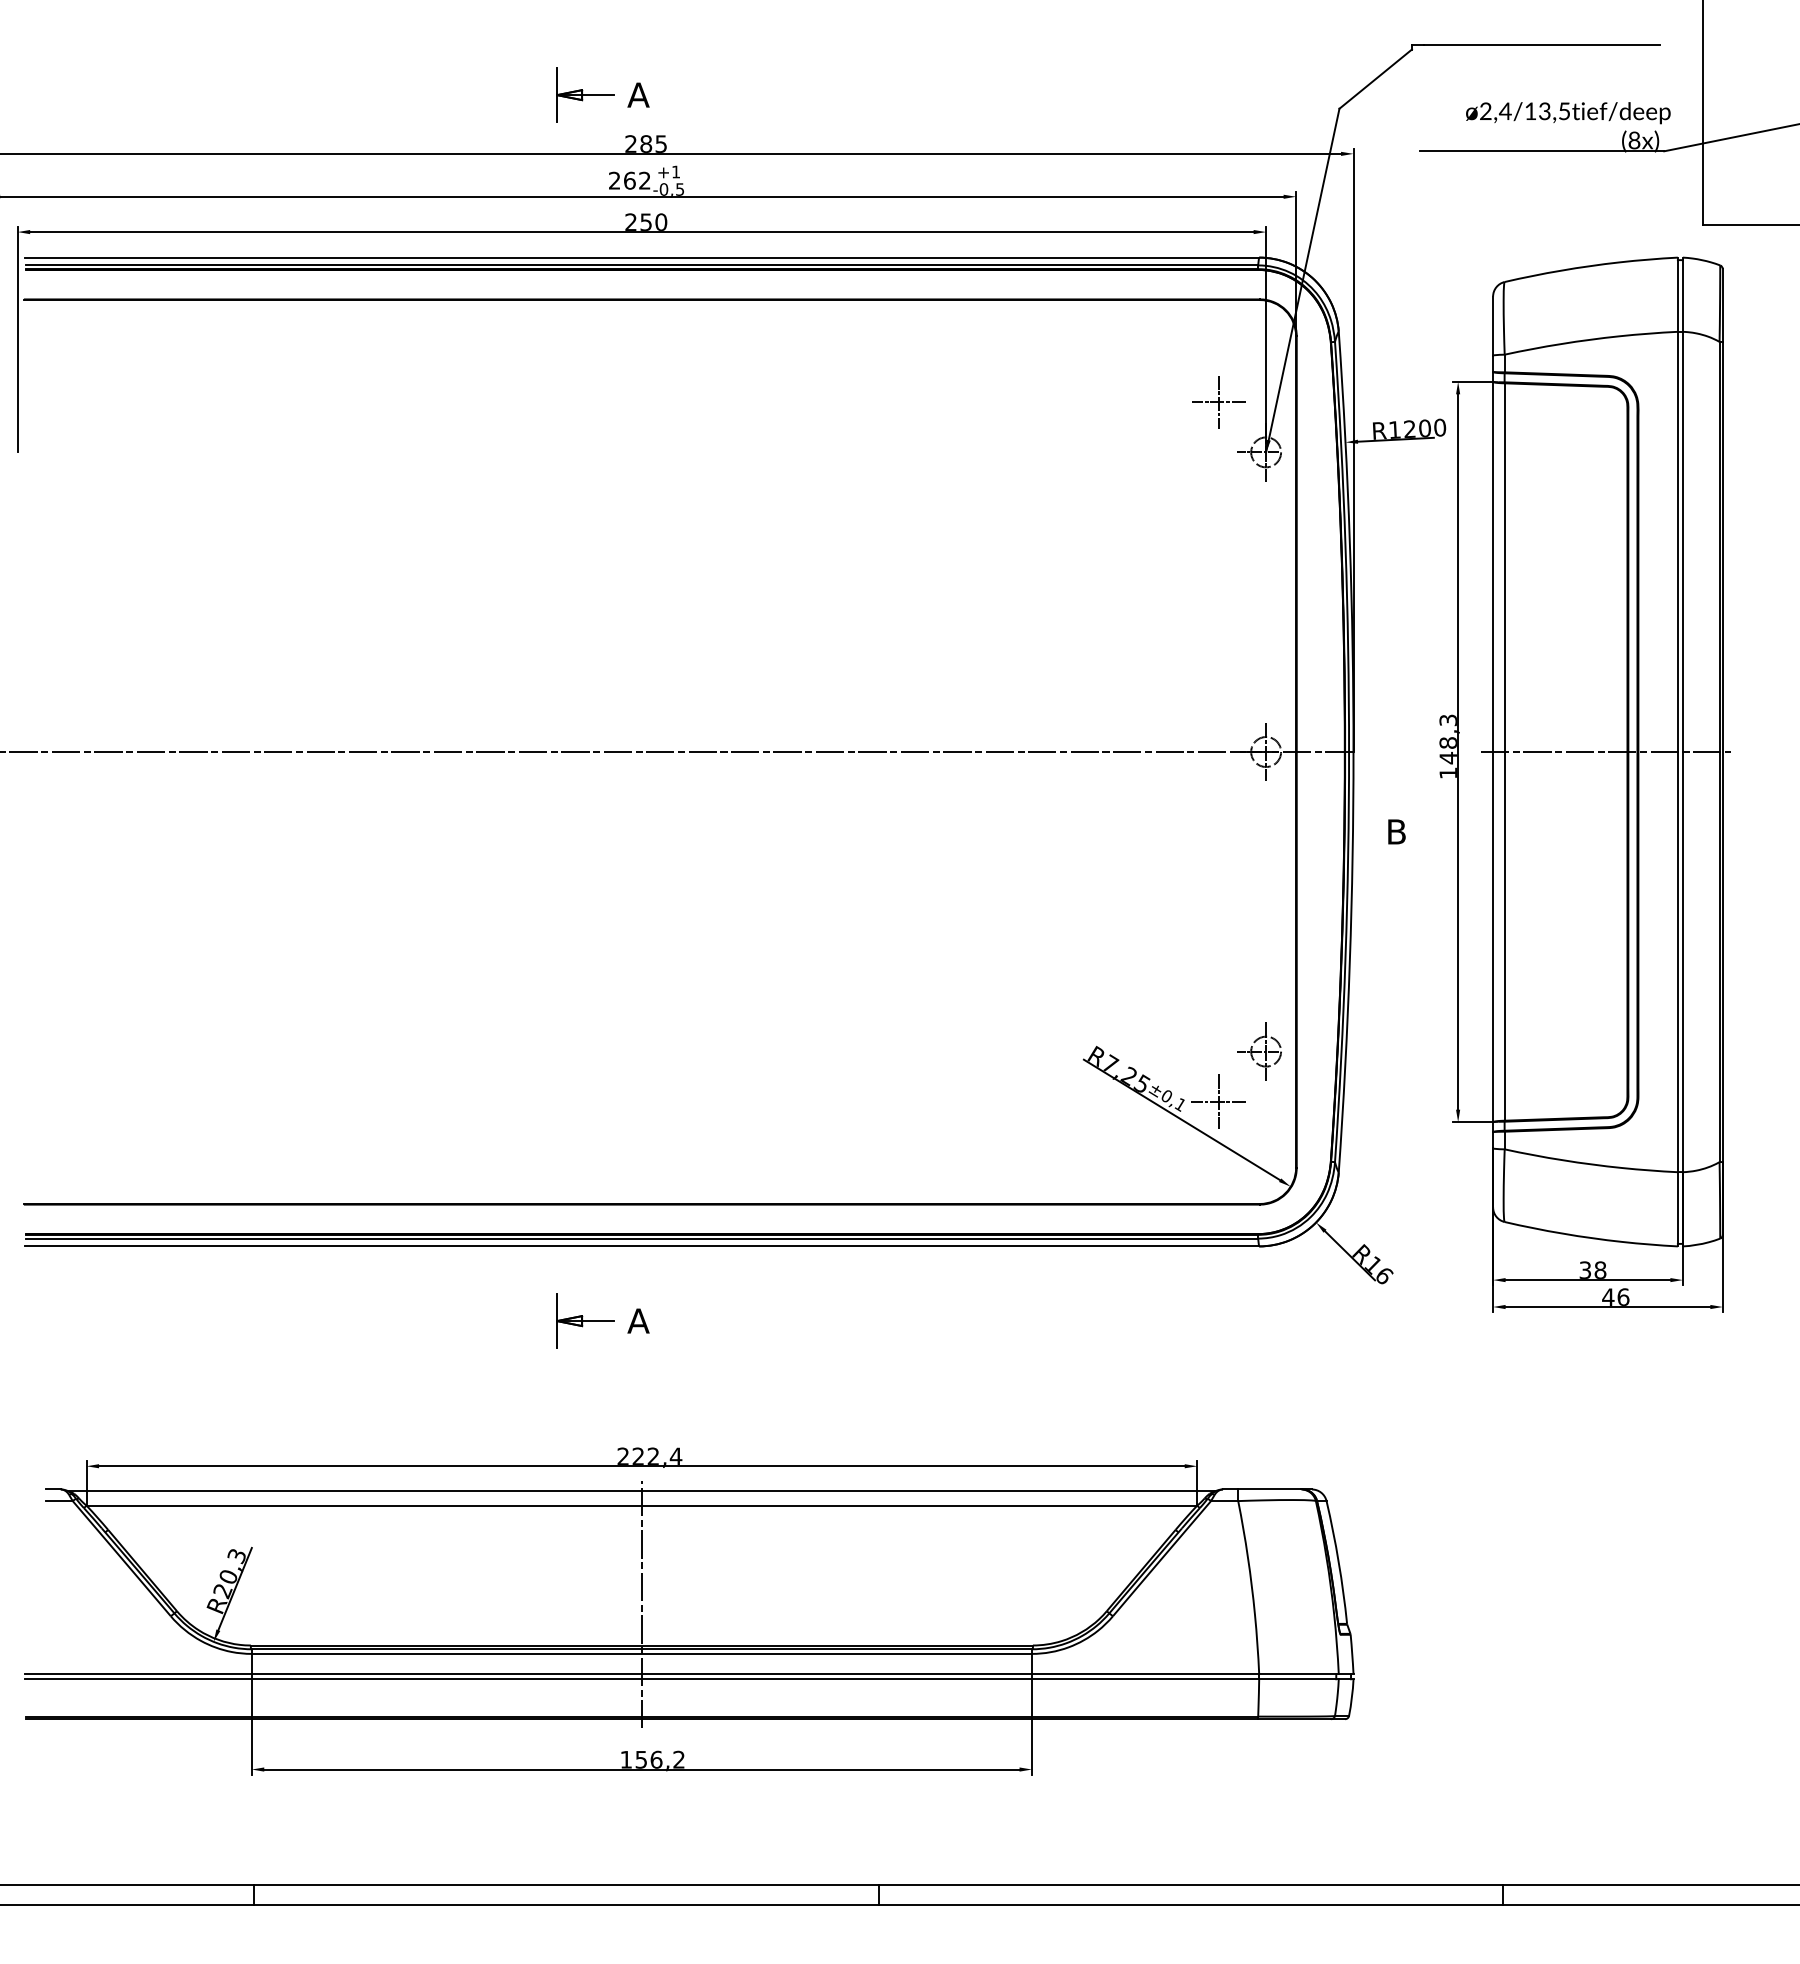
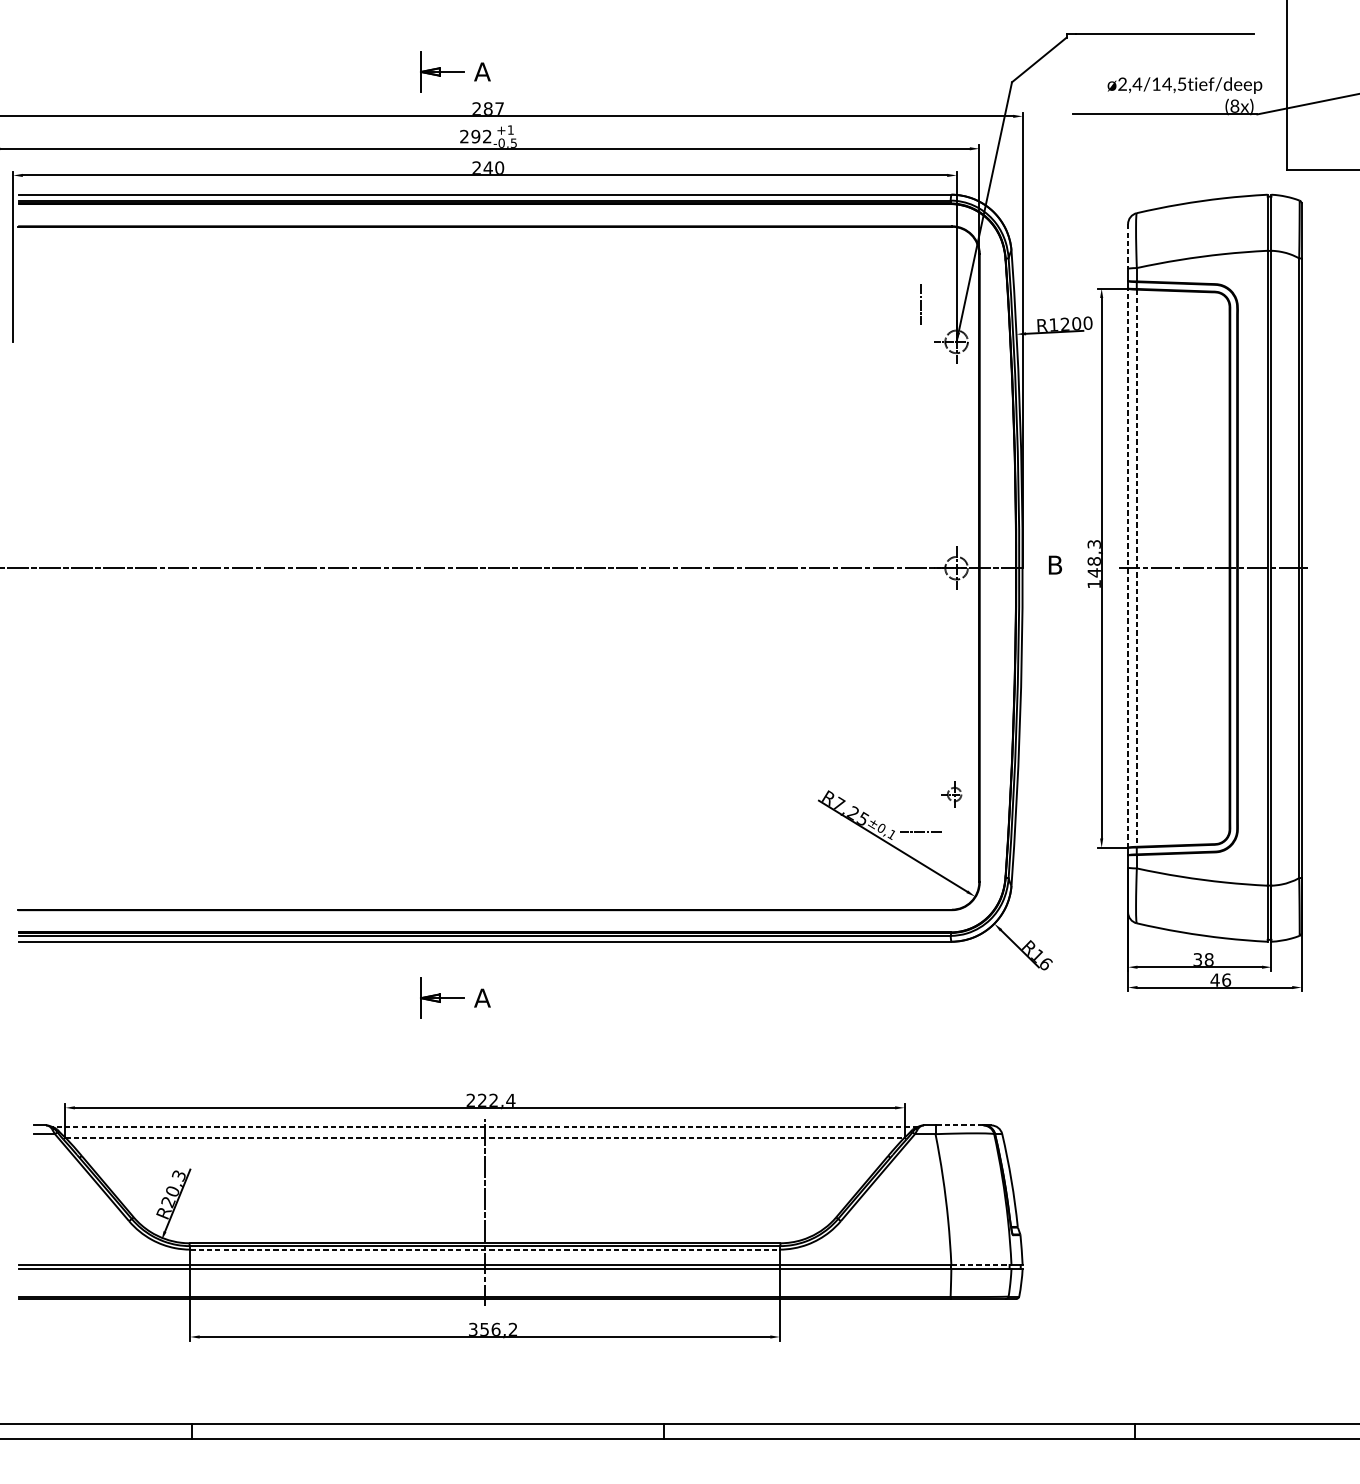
text: (1544, 111) -> (1166, 84), ø2,4/13,5tief/deep -> ø2,4/14,5tief/deep
text: (660, 143) -> (499, 108), 285 -> 287
text: (629, 180) -> (475, 136), 262 -> 292
text: (645, 221) -> (487, 167), 250 -> 240
line: (1493, 326) -> (1128, 246), solid -> dashed
line: (1218, 402) -> (920, 304), removed
line: (1493, 751) -> (1128, 567), solid -> dashed
line: (1504, 752) -> (1136, 568), solid -> dashed
text: (1396, 831) -> (1055, 564), moved
part: (1259, 1051) -> (951, 794), size x0.6
line: (1218, 1101) -> (920, 832), removed
line: (1269, 1489) -> (959, 1125), solid -> dashed
line: (641, 1491) -> (484, 1126), solid -> dashed
line: (642, 1505) -> (485, 1137), solid -> dashed
line: (642, 1653) -> (485, 1249), solid -> dashed
line: (1298, 1674) -> (981, 1265), solid -> dashed
text: (625, 1759) -> (472, 1329), 156,2 -> 356,2

